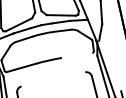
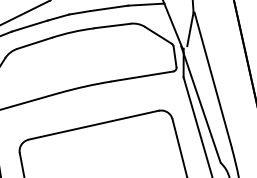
line: (77, 55) -> (143, 76), added
line: (111, 57) -> (212, 80), added
line: (53, 79) -> (93, 125), added

